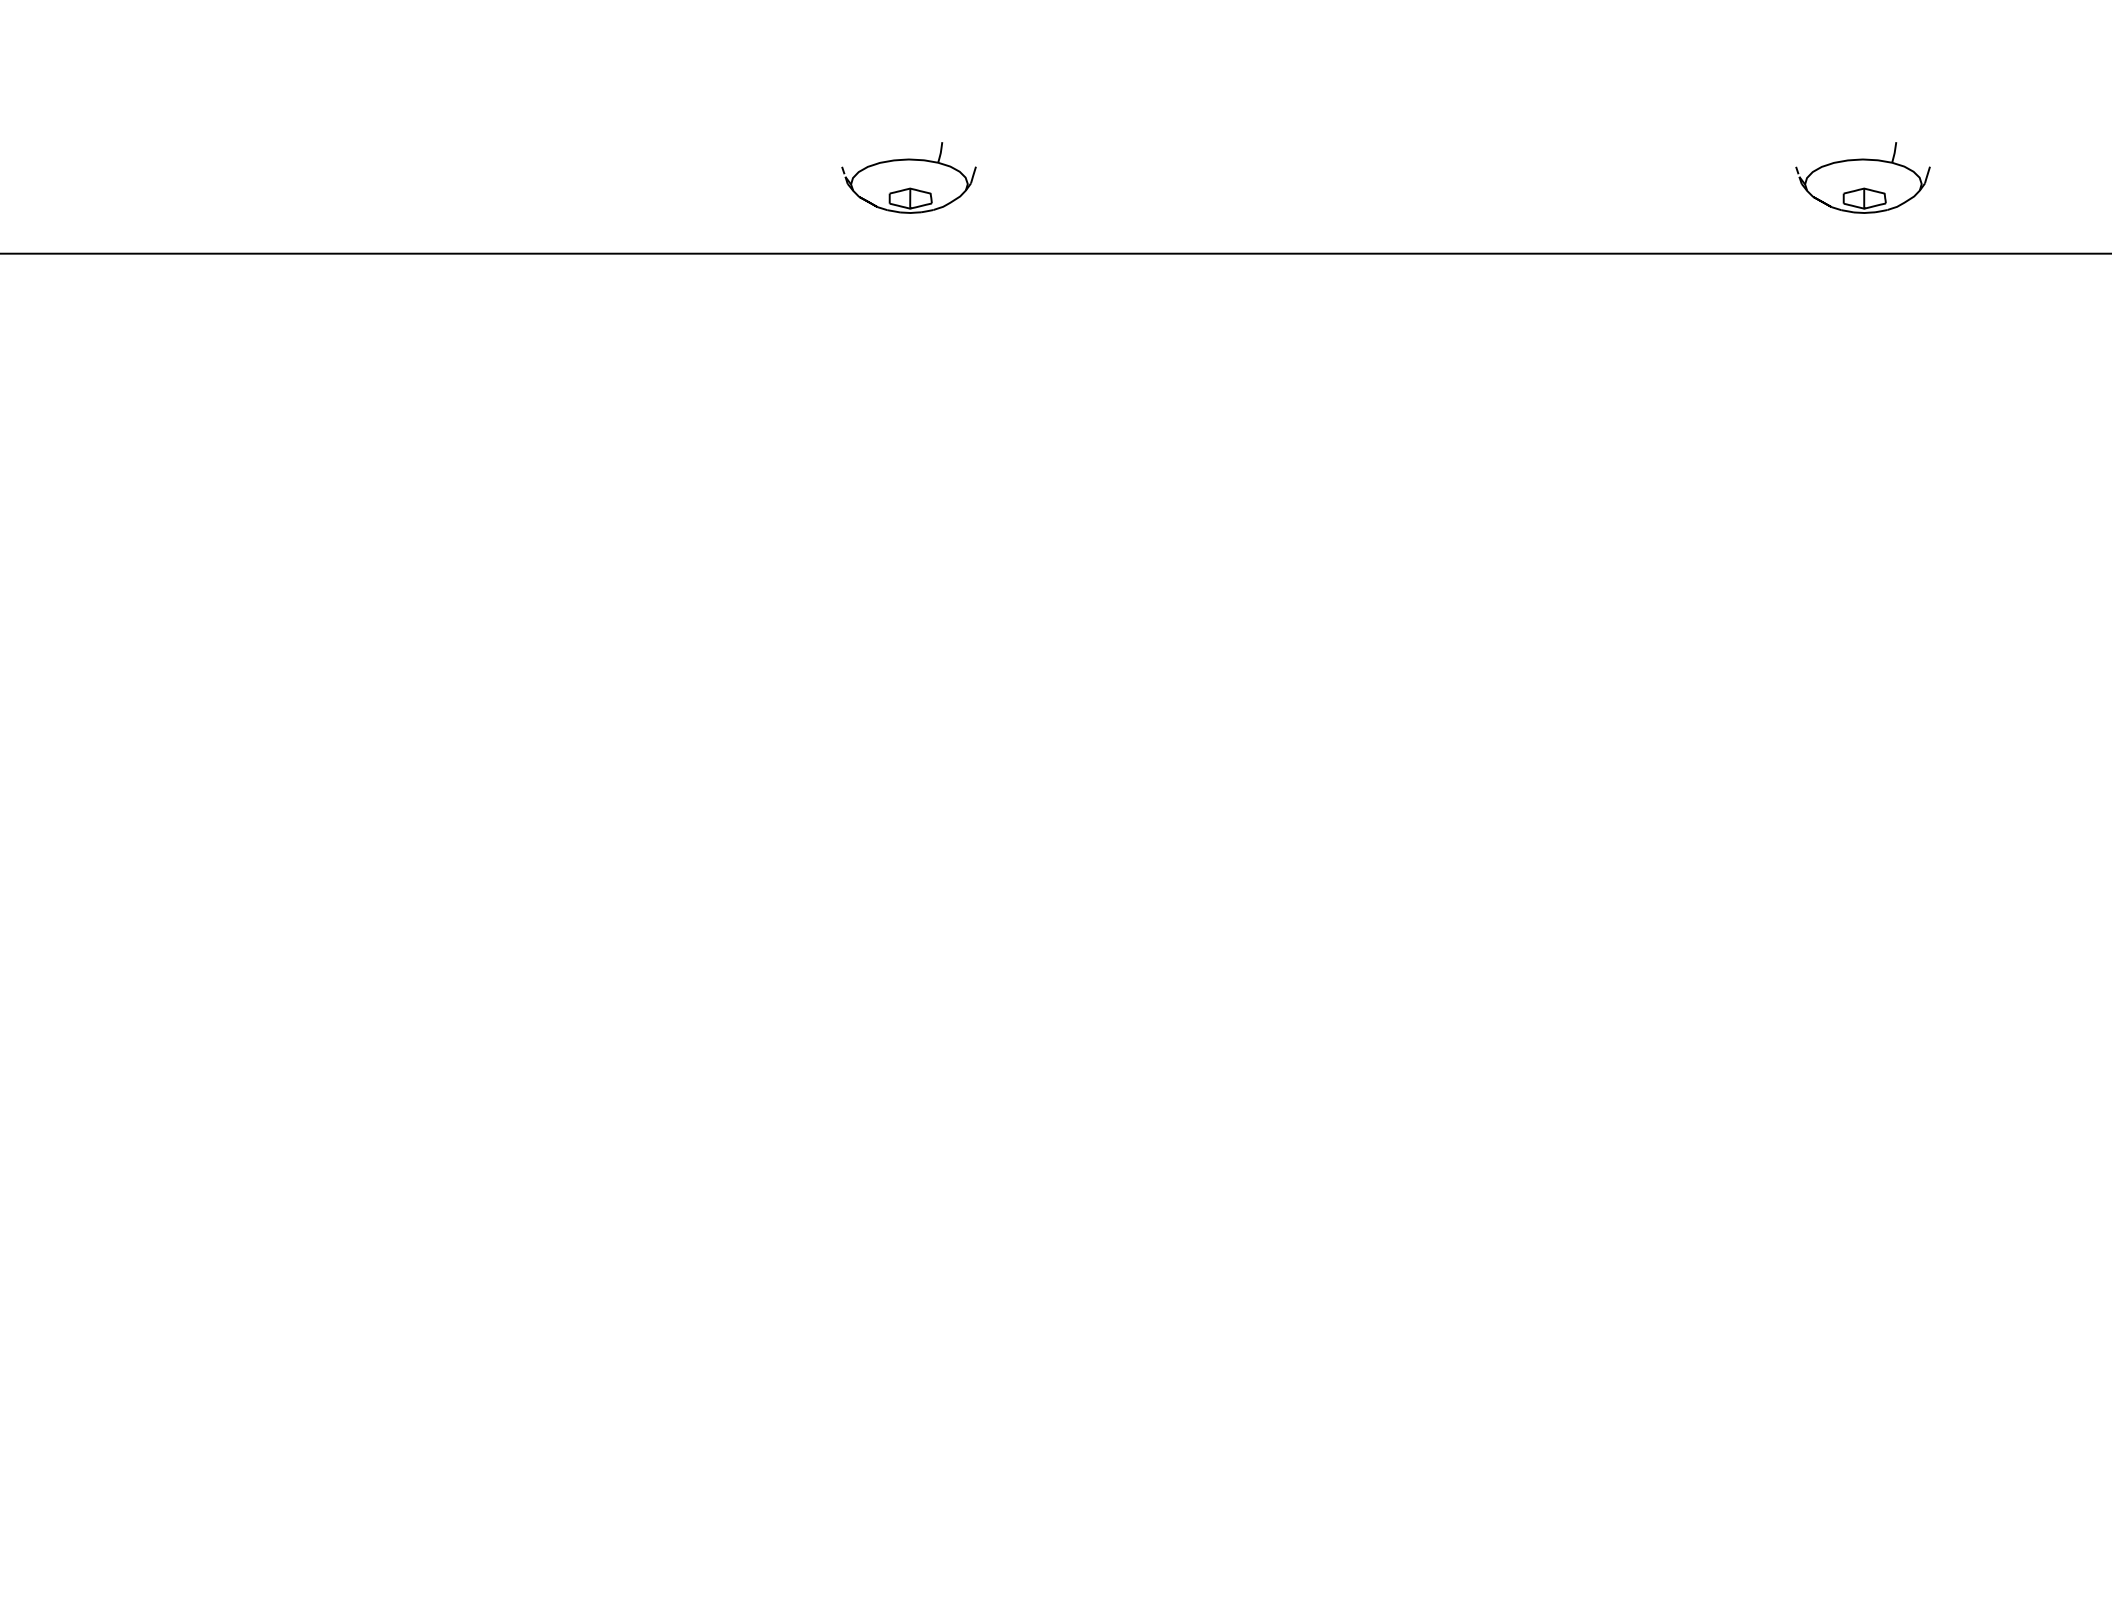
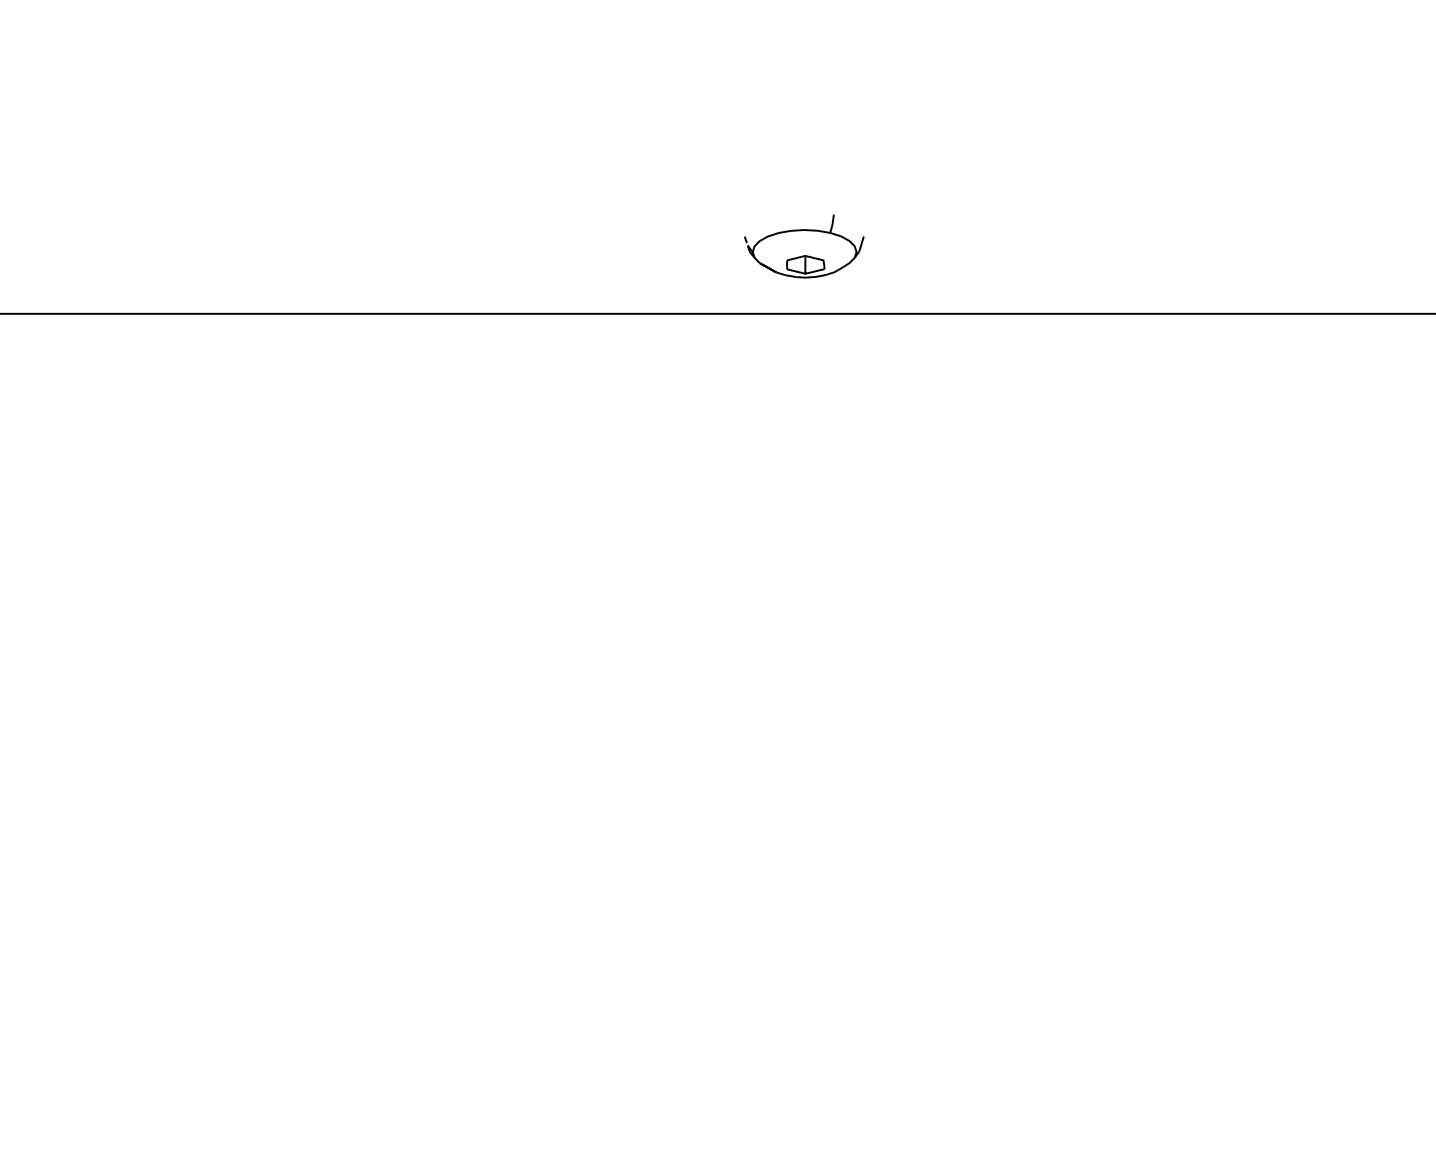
part: (908, 177) -> (803, 246), moved

